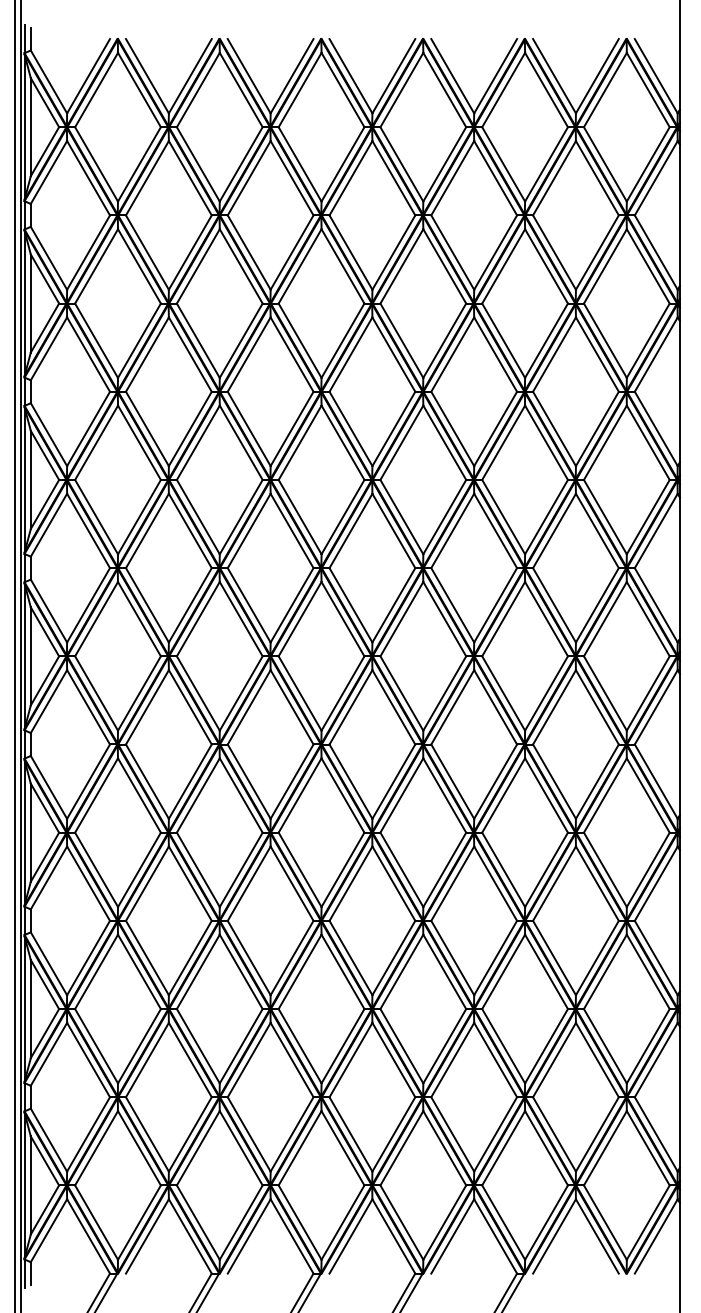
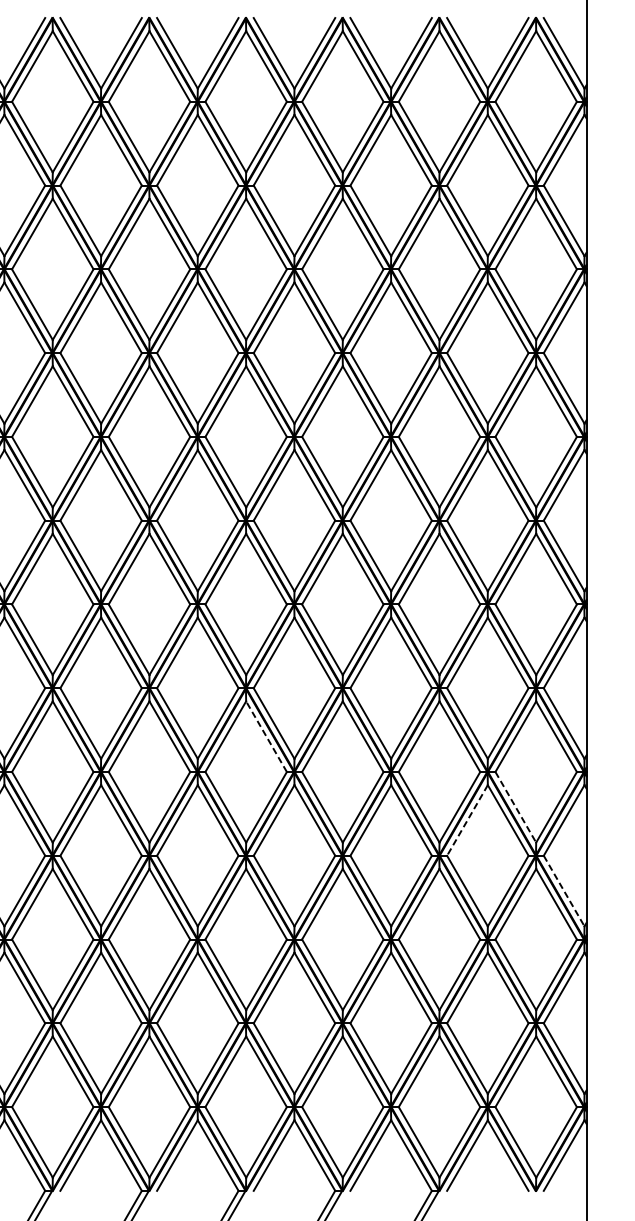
line: (342, 795) -> (266, 736), solid -> dashed
line: (605, 869) -> (515, 806), solid -> dashed
line: (554, 883) -> (467, 820), solid -> dashed
line: (656, 958) -> (564, 891), solid -> dashed

